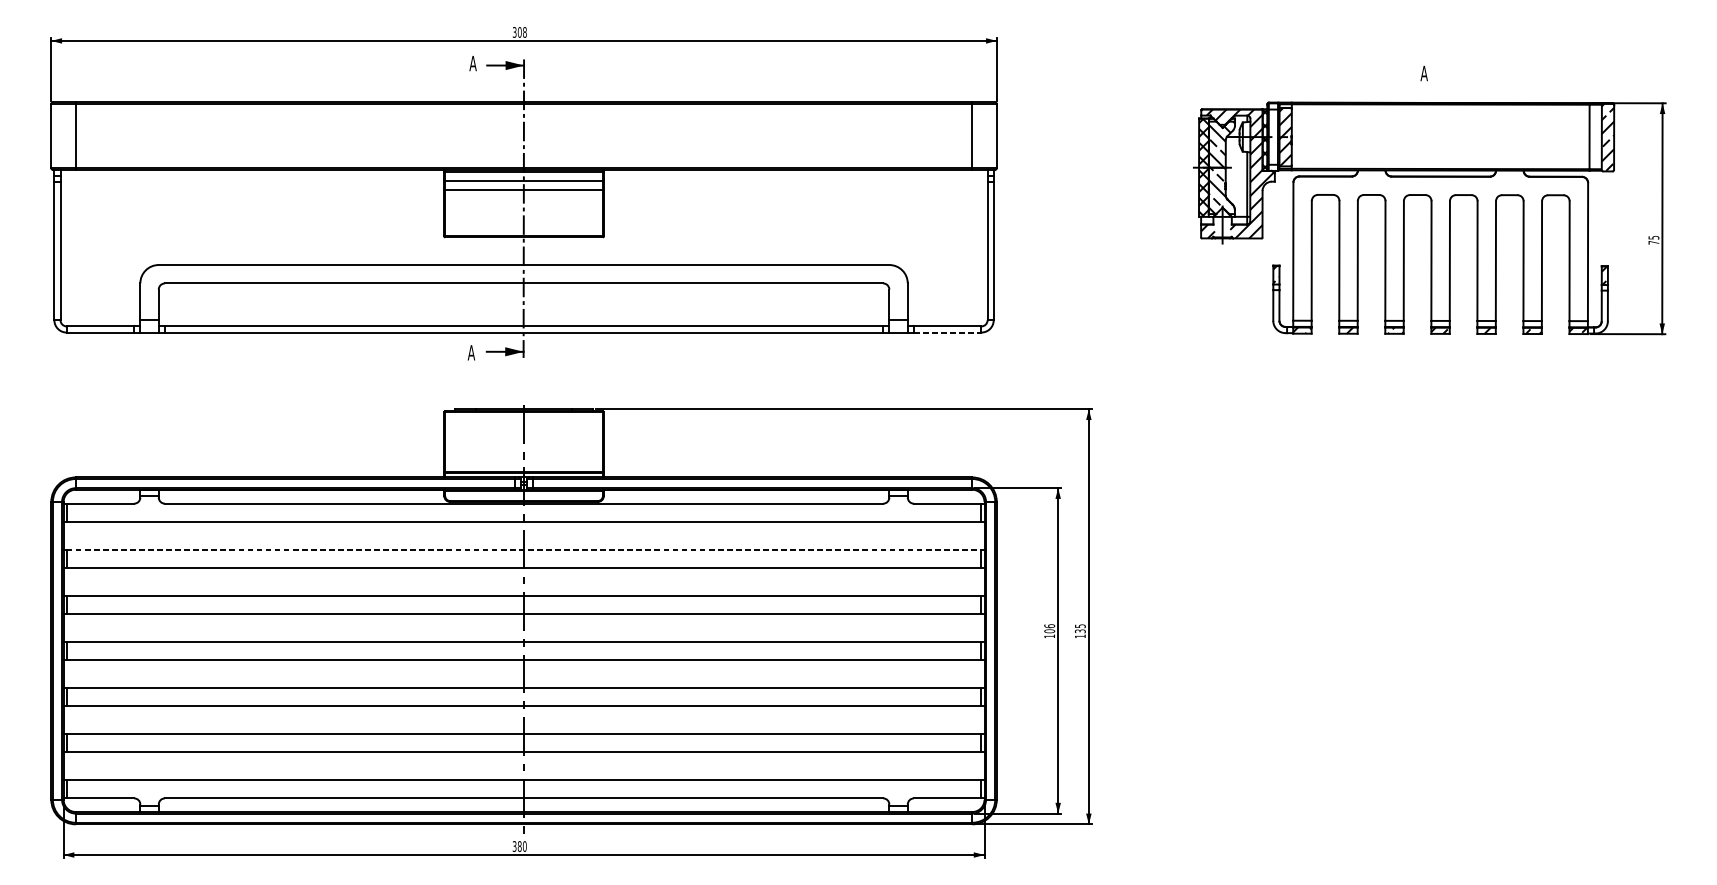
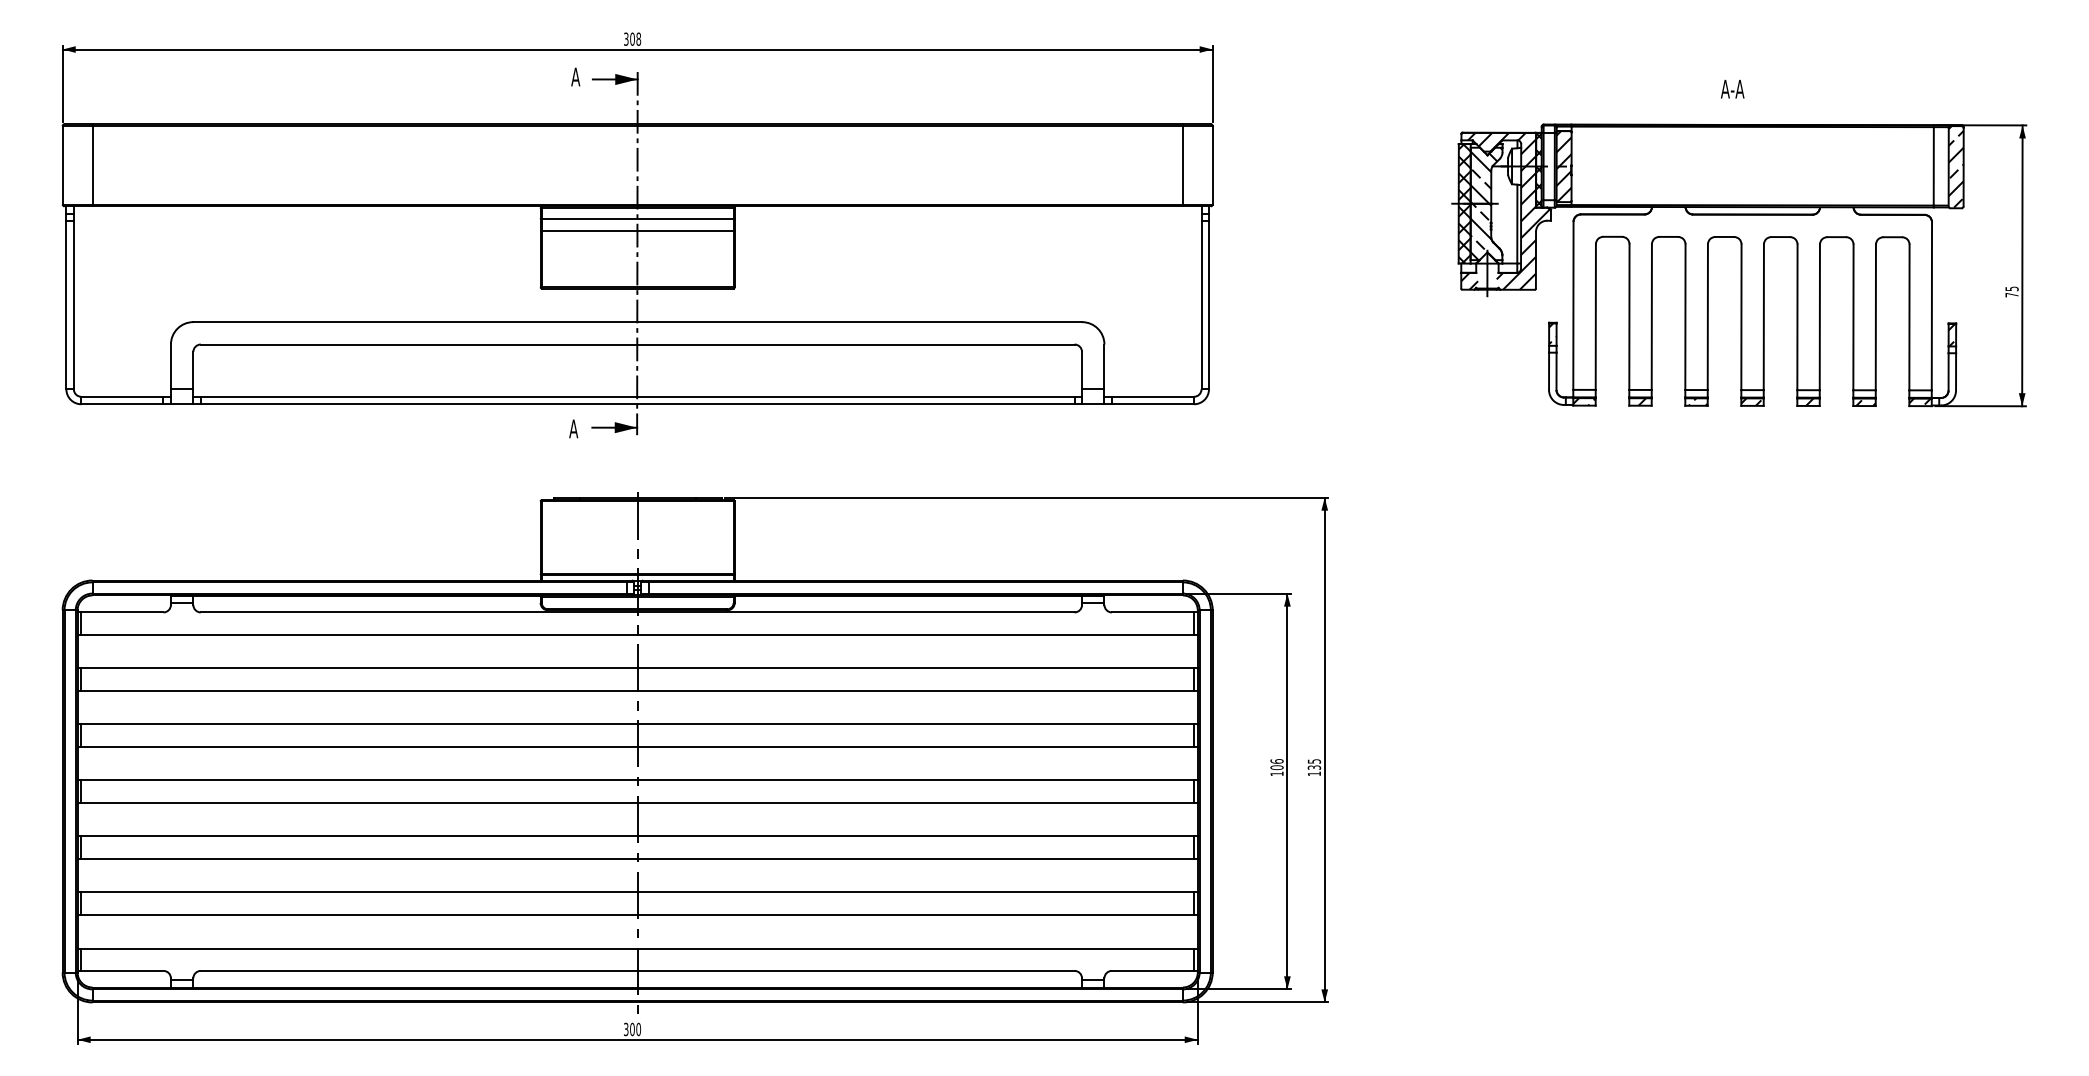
text: (1424, 72) -> (1732, 88), A -> A-A
line: (948, 332) -> (1153, 404), dashed -> solid
line: (524, 549) -> (638, 668), dashed -> solid
text: (519, 846) -> (632, 1029), 380 -> 300

